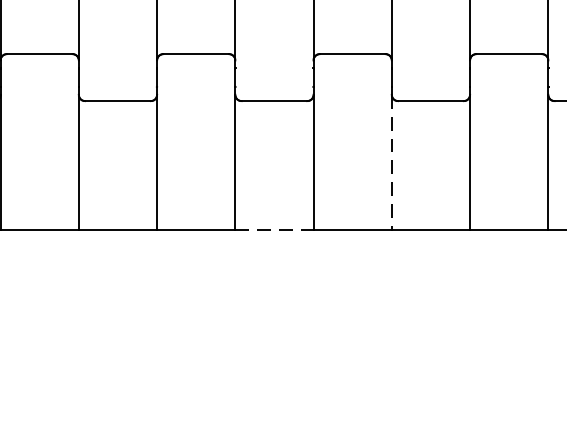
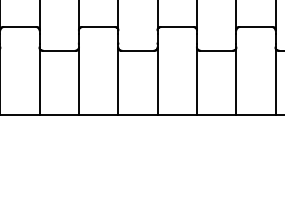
line: (390, 162) -> (196, 81), dashed -> solid
line: (273, 229) -> (137, 115), dashed -> solid

